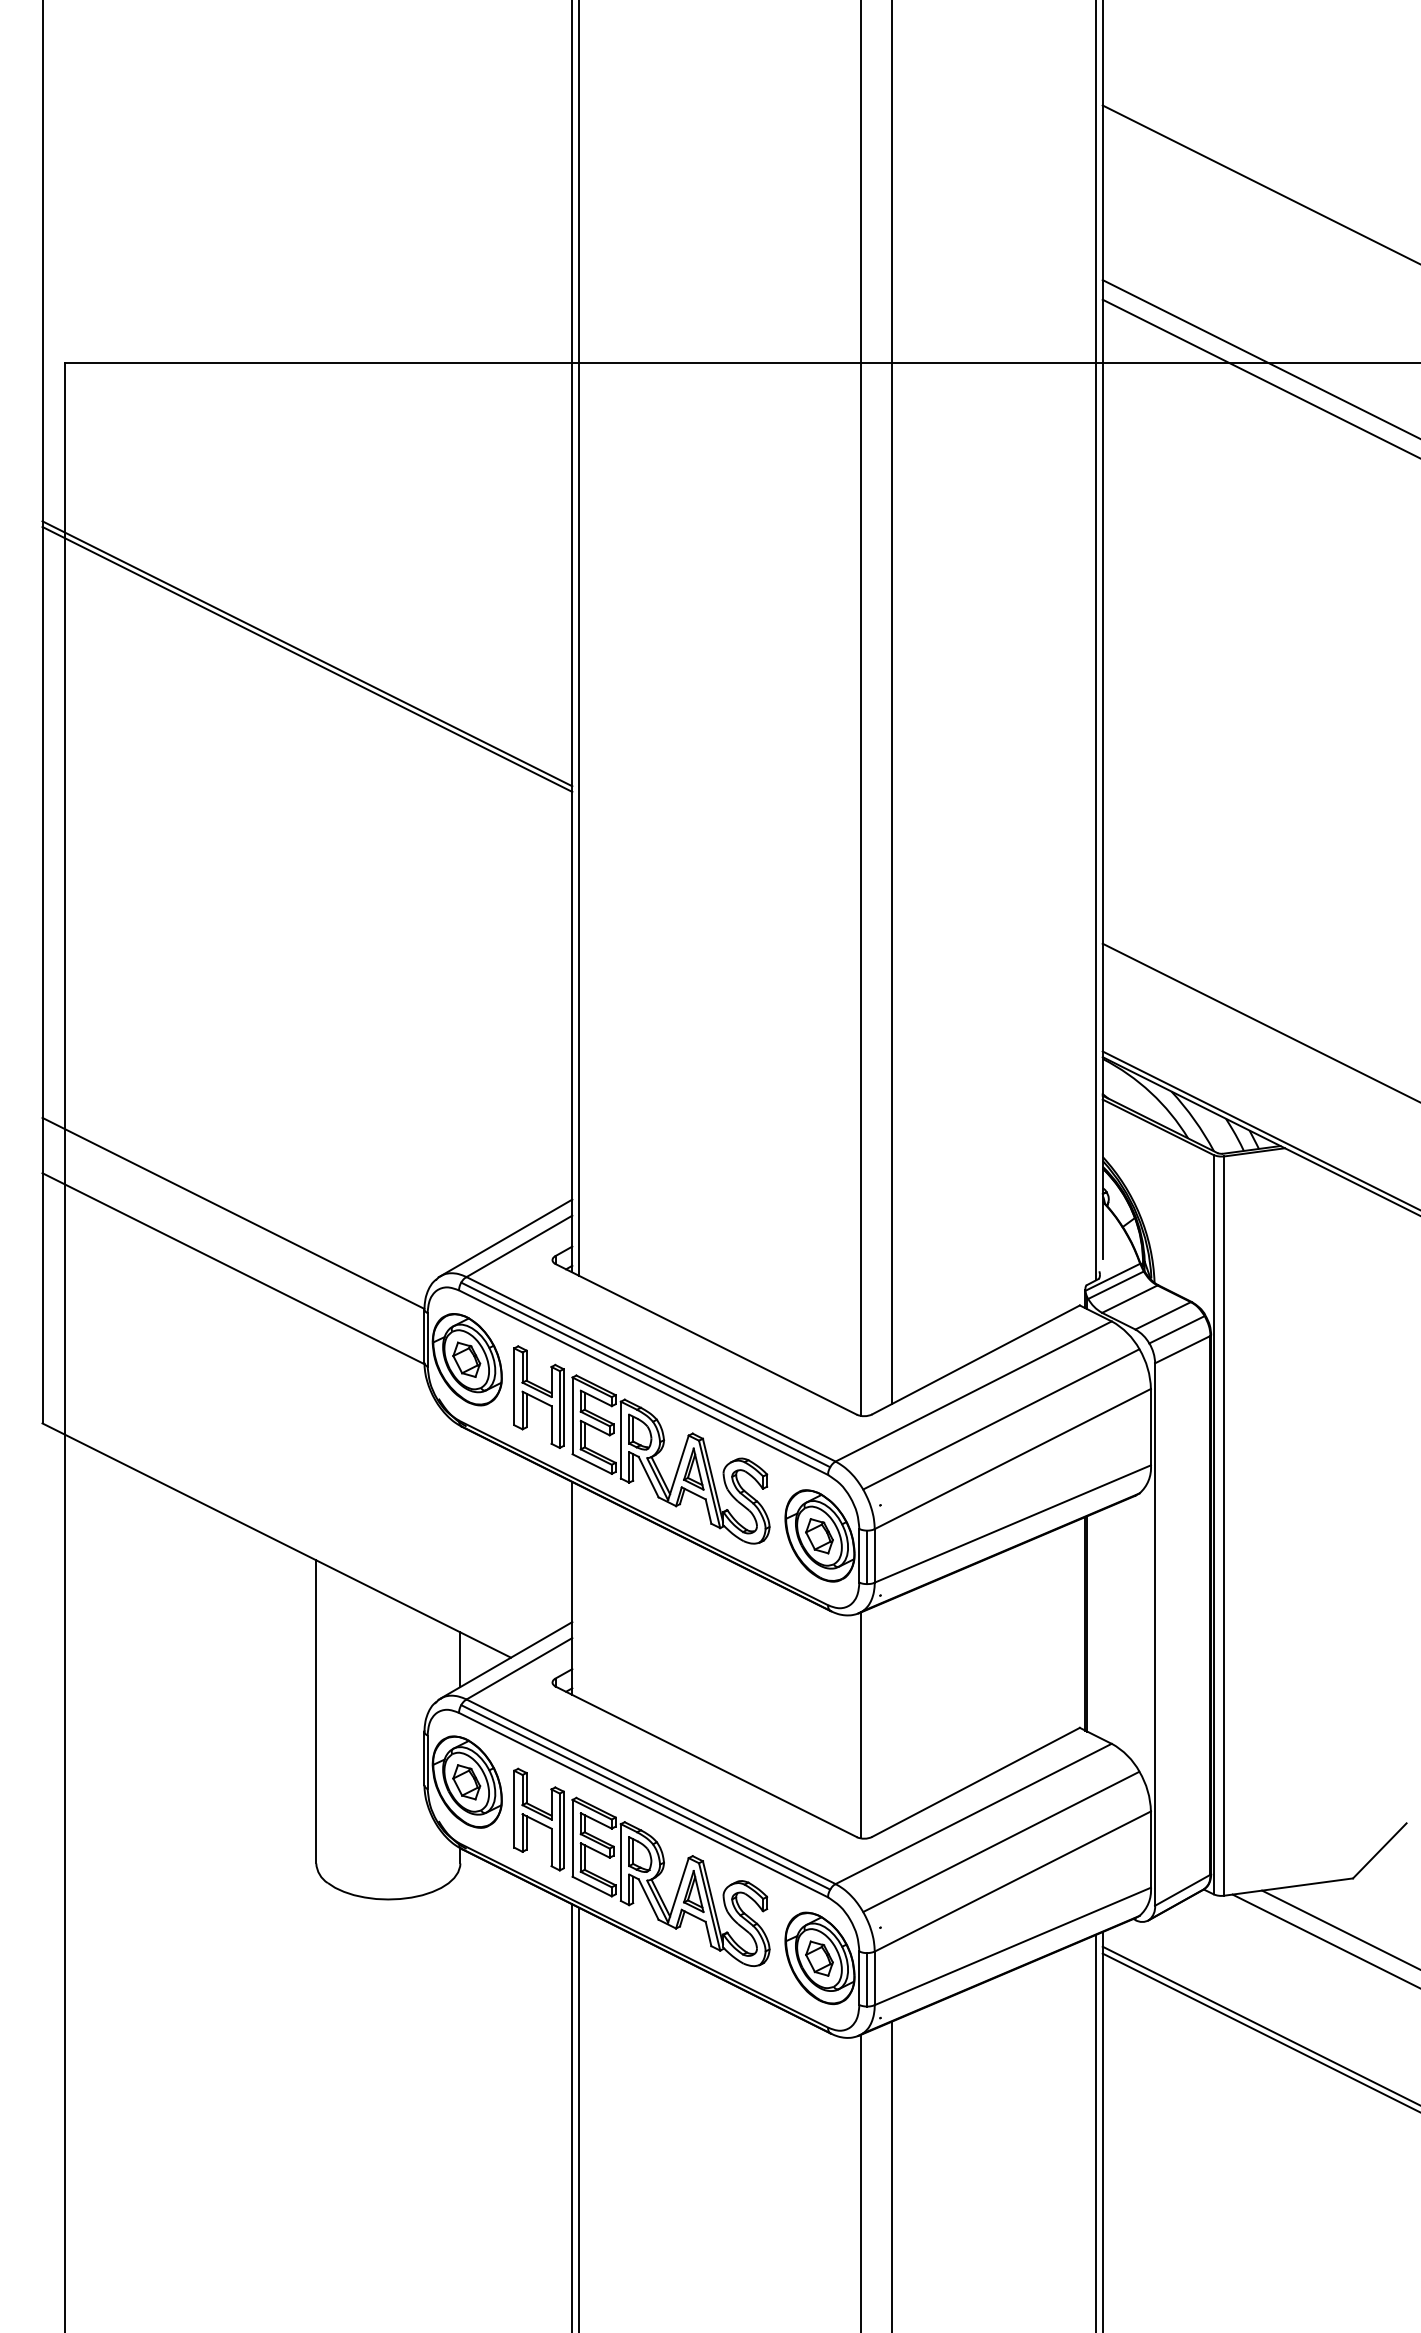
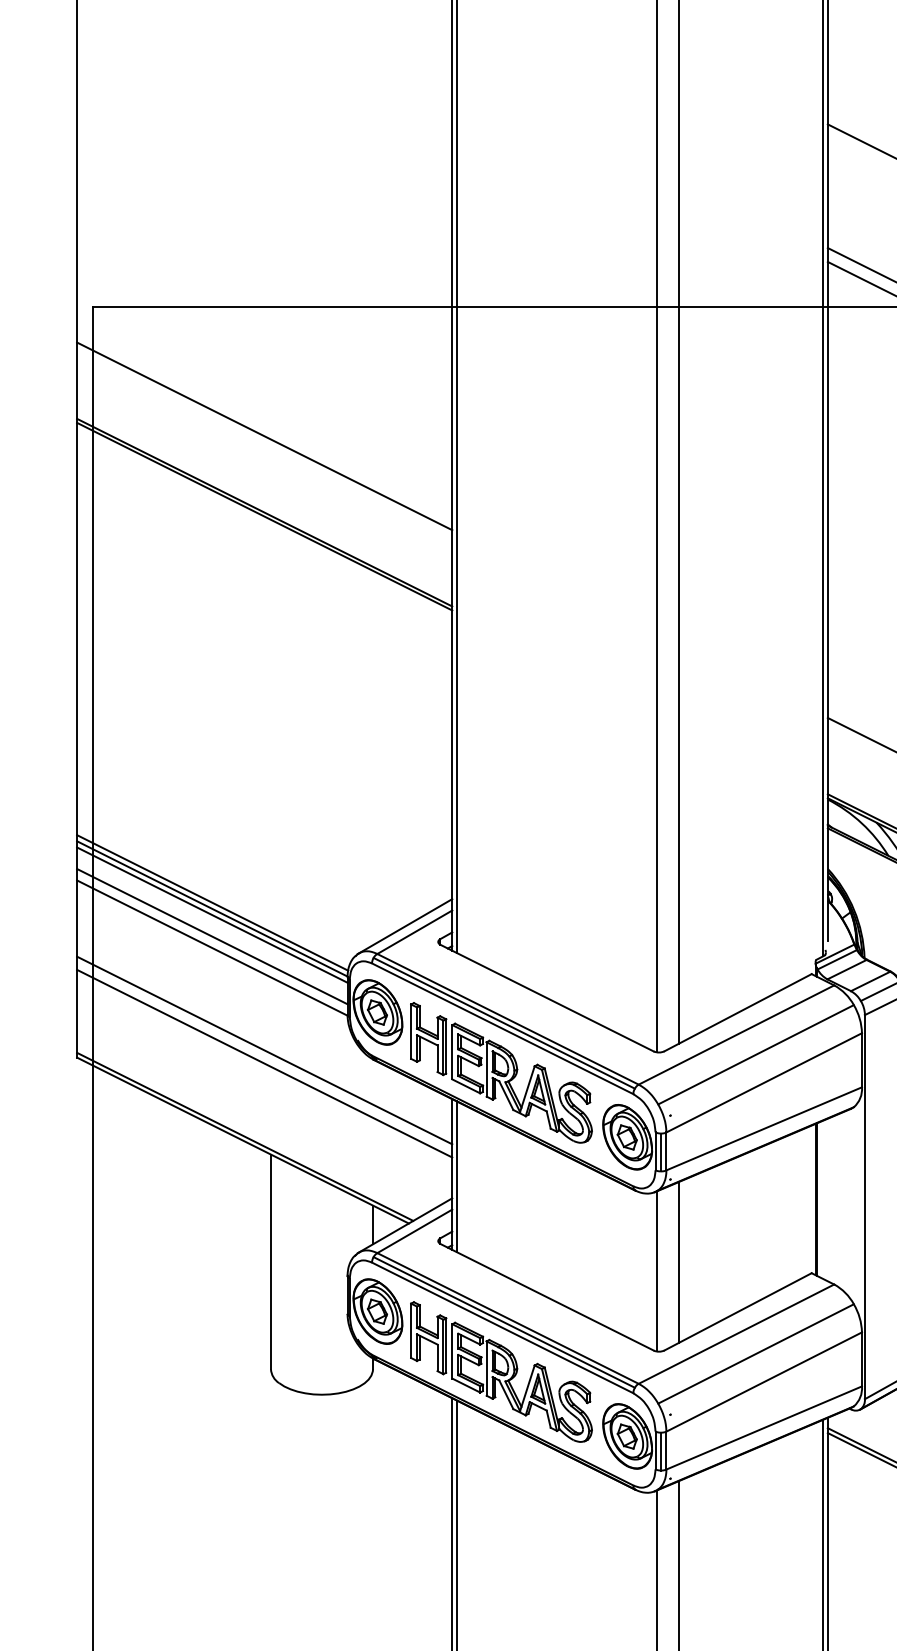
line: (307, 545) -> (264, 435), added
line: (233, 1204) -> (212, 902), added
line: (233, 1221) -> (212, 914), added
line: (233, 1252) -> (212, 936), added
line: (307, 1412) -> (264, 1049), added
line: (307, 1431) -> (264, 1063), added
line: (279, 1535) -> (244, 1137), added
line: (578, 1591) -> (456, 1176), added
line: (892, 1712) -> (678, 1262), added

